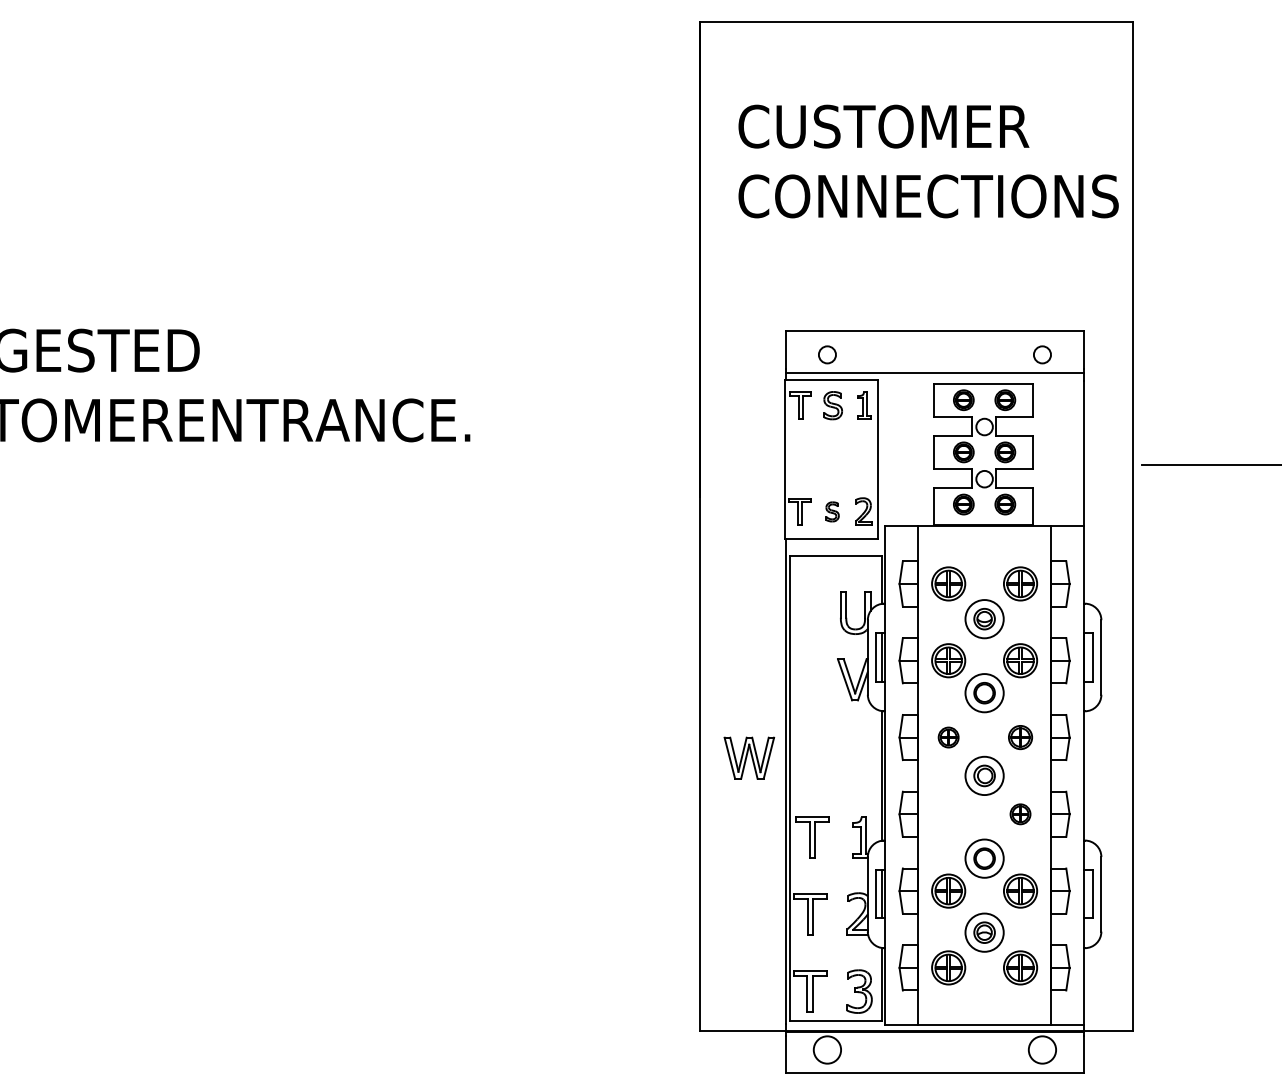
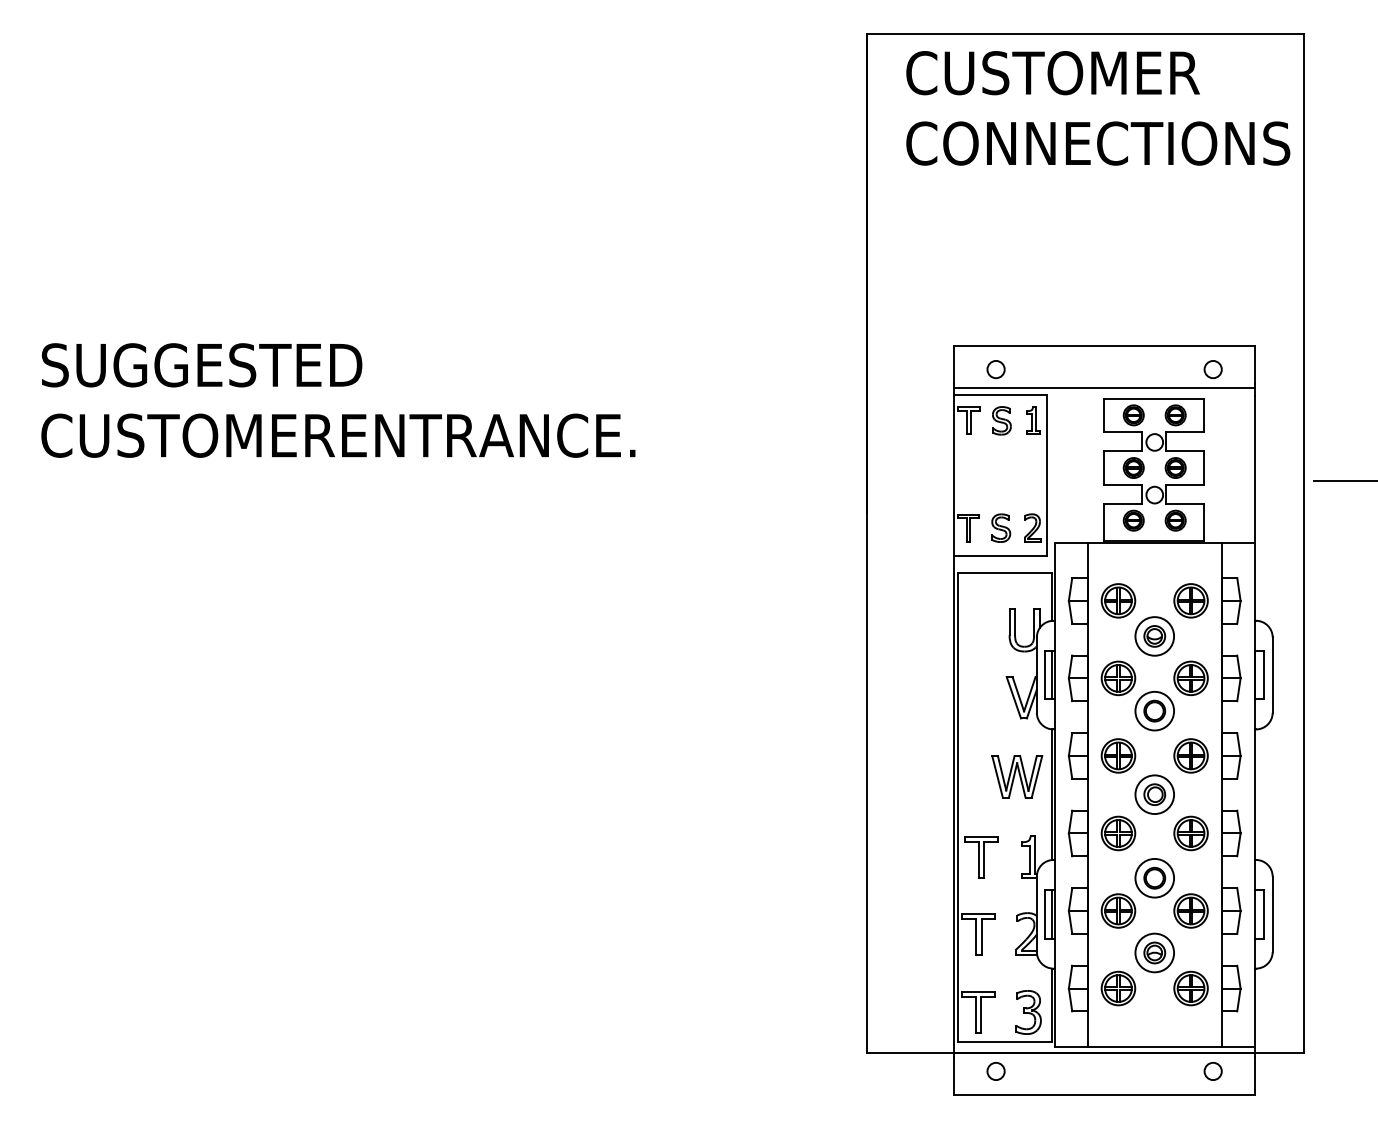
text: (928, 161) -> (1098, 108), moved
part: (832, 511) -> (1001, 527), size x1.43
part: (948, 737) -> (1118, 755), size x1.67
part: (1019, 737) -> (1190, 755), size x1.43
part: (749, 757) -> (1017, 776), moved
part: (948, 814) -> (1118, 833), added
part: (1019, 814) -> (1190, 833), size x1.67
circle: (826, 1050) -> (995, 1071), size x0.62
circle: (1041, 1050) -> (1212, 1071), size x0.62

